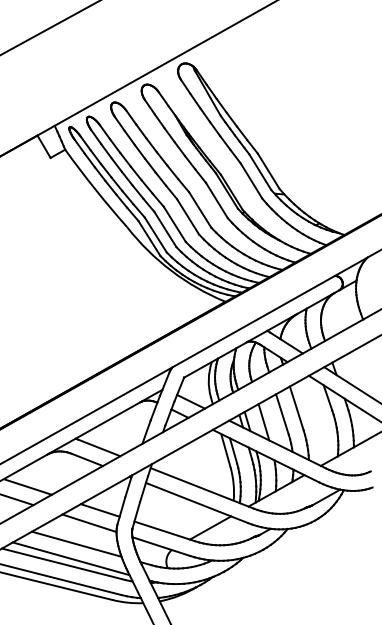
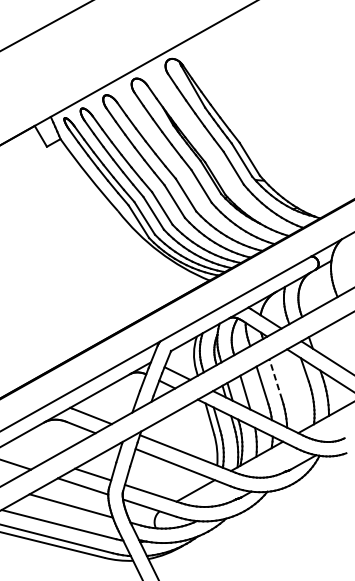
line: (296, 408) -> (275, 379), solid -> dashed
line: (28, 486) -> (26, 452), removed
line: (70, 558) -> (65, 519), removed

